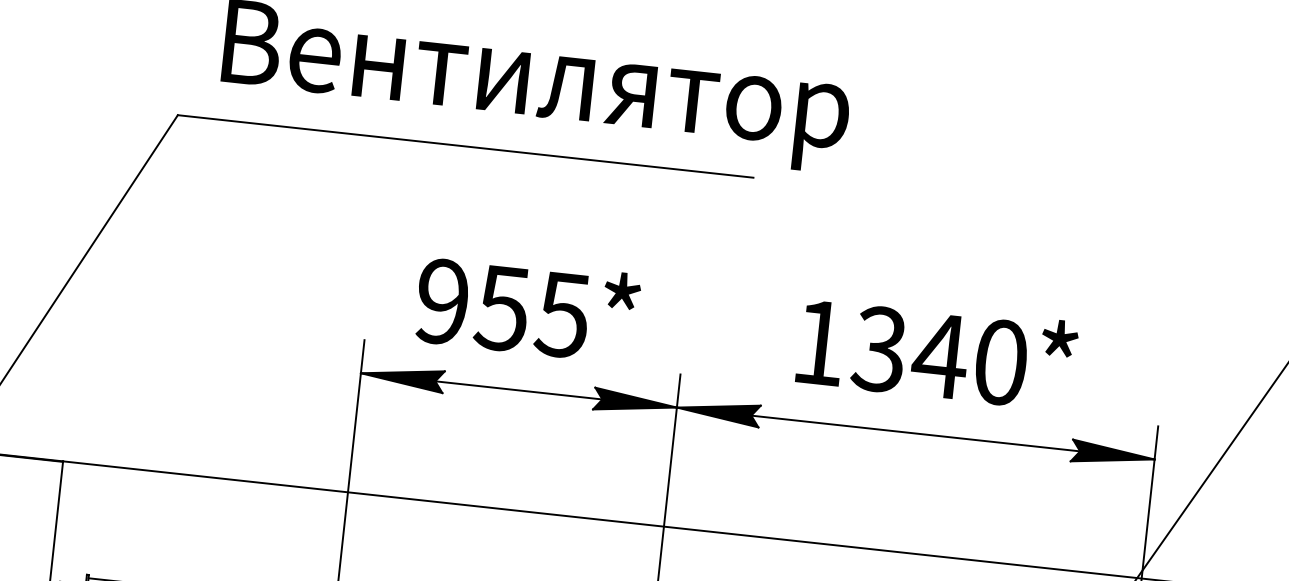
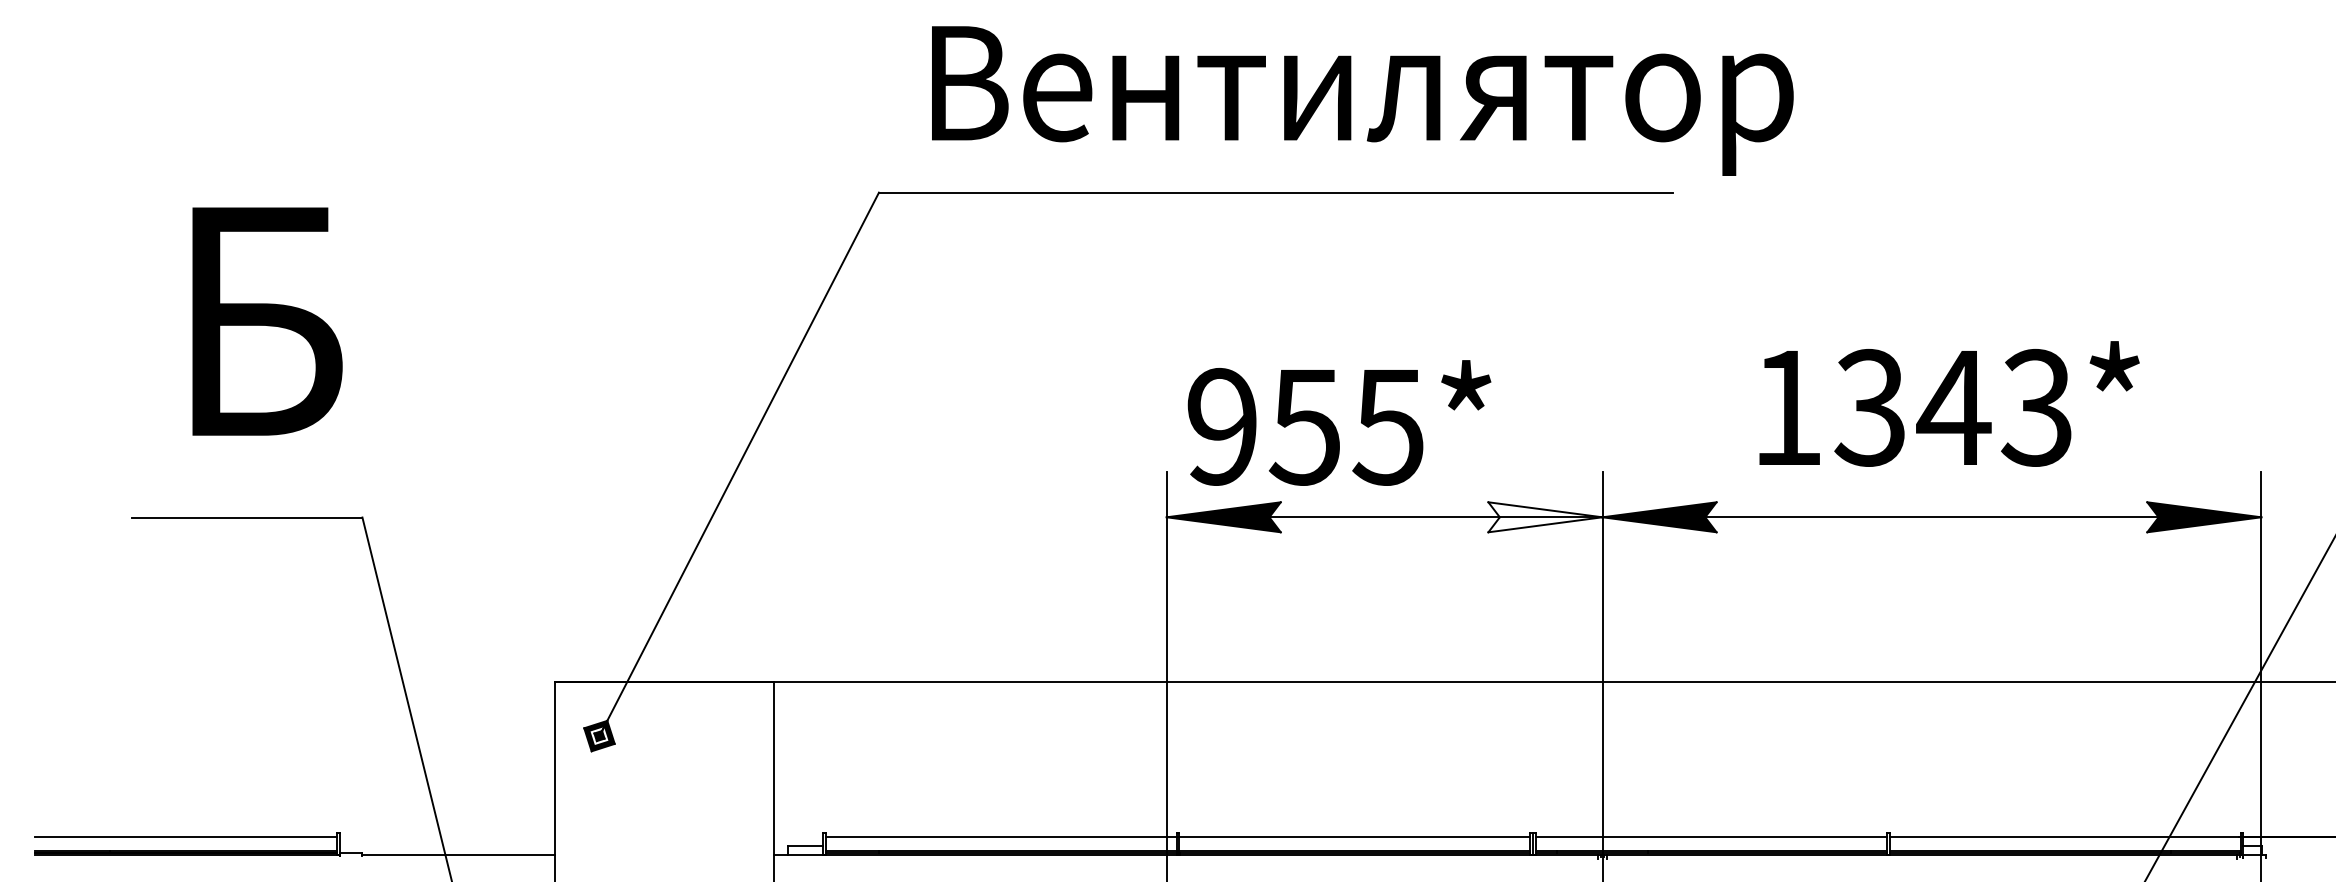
text: (527, 307) -> (1339, 422), moved
text: (1000, 362) -> (2036, 407), 1340* -> 1343*
fill: (635, 403) -> (1545, 517), removed

